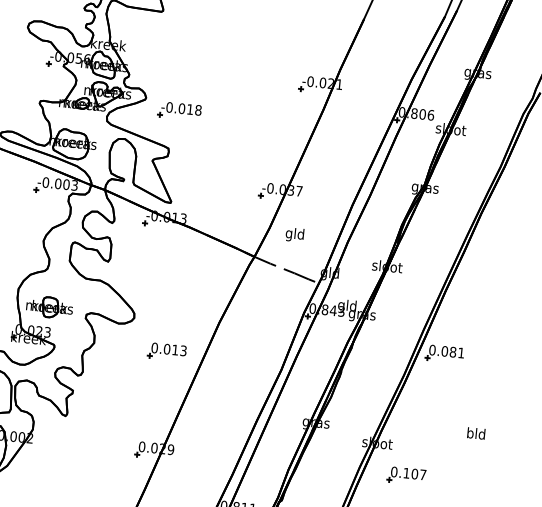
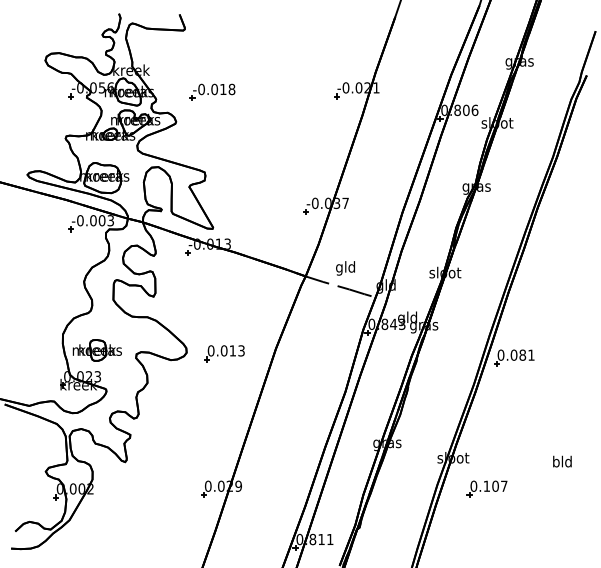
part: (179, 110) -> (212, 91), moved
text: (294, 235) -> (345, 268), moved
part: (167, 351) -> (224, 353), moved
text: (476, 433) -> (562, 461), moved

